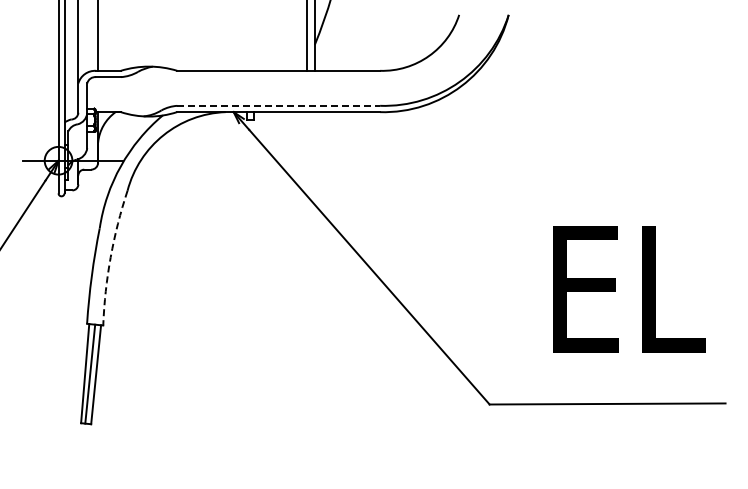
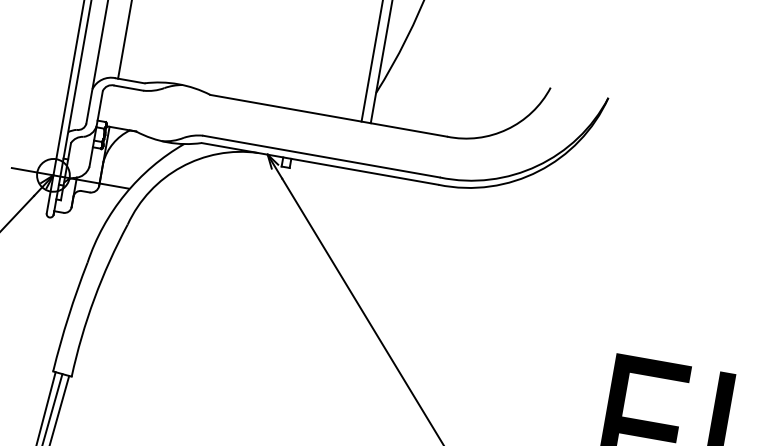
line: (279, 105) -> (322, 156), dashed -> solid
arc: (110, 257) -> (94, 298), dashed -> solid

